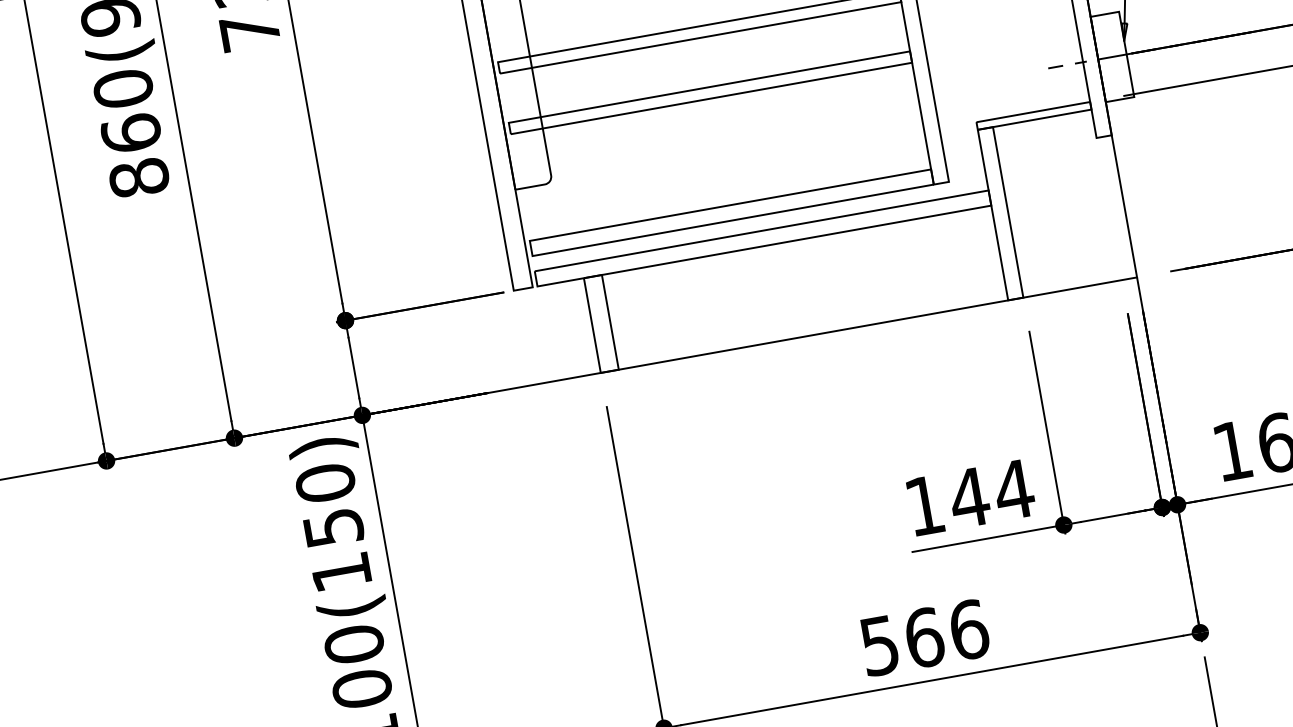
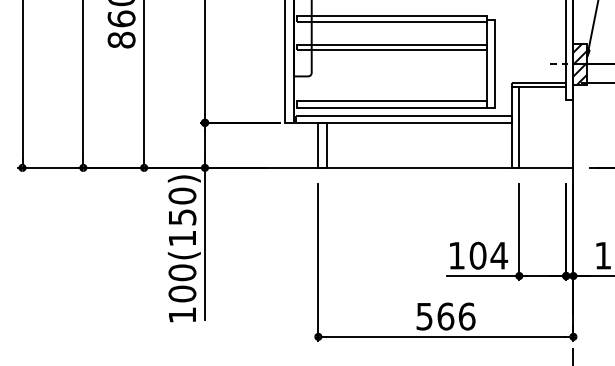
hatch: (1110, 55) -> (579, 63), added
text: (968, 497) -> (477, 255), 144 -> 104

